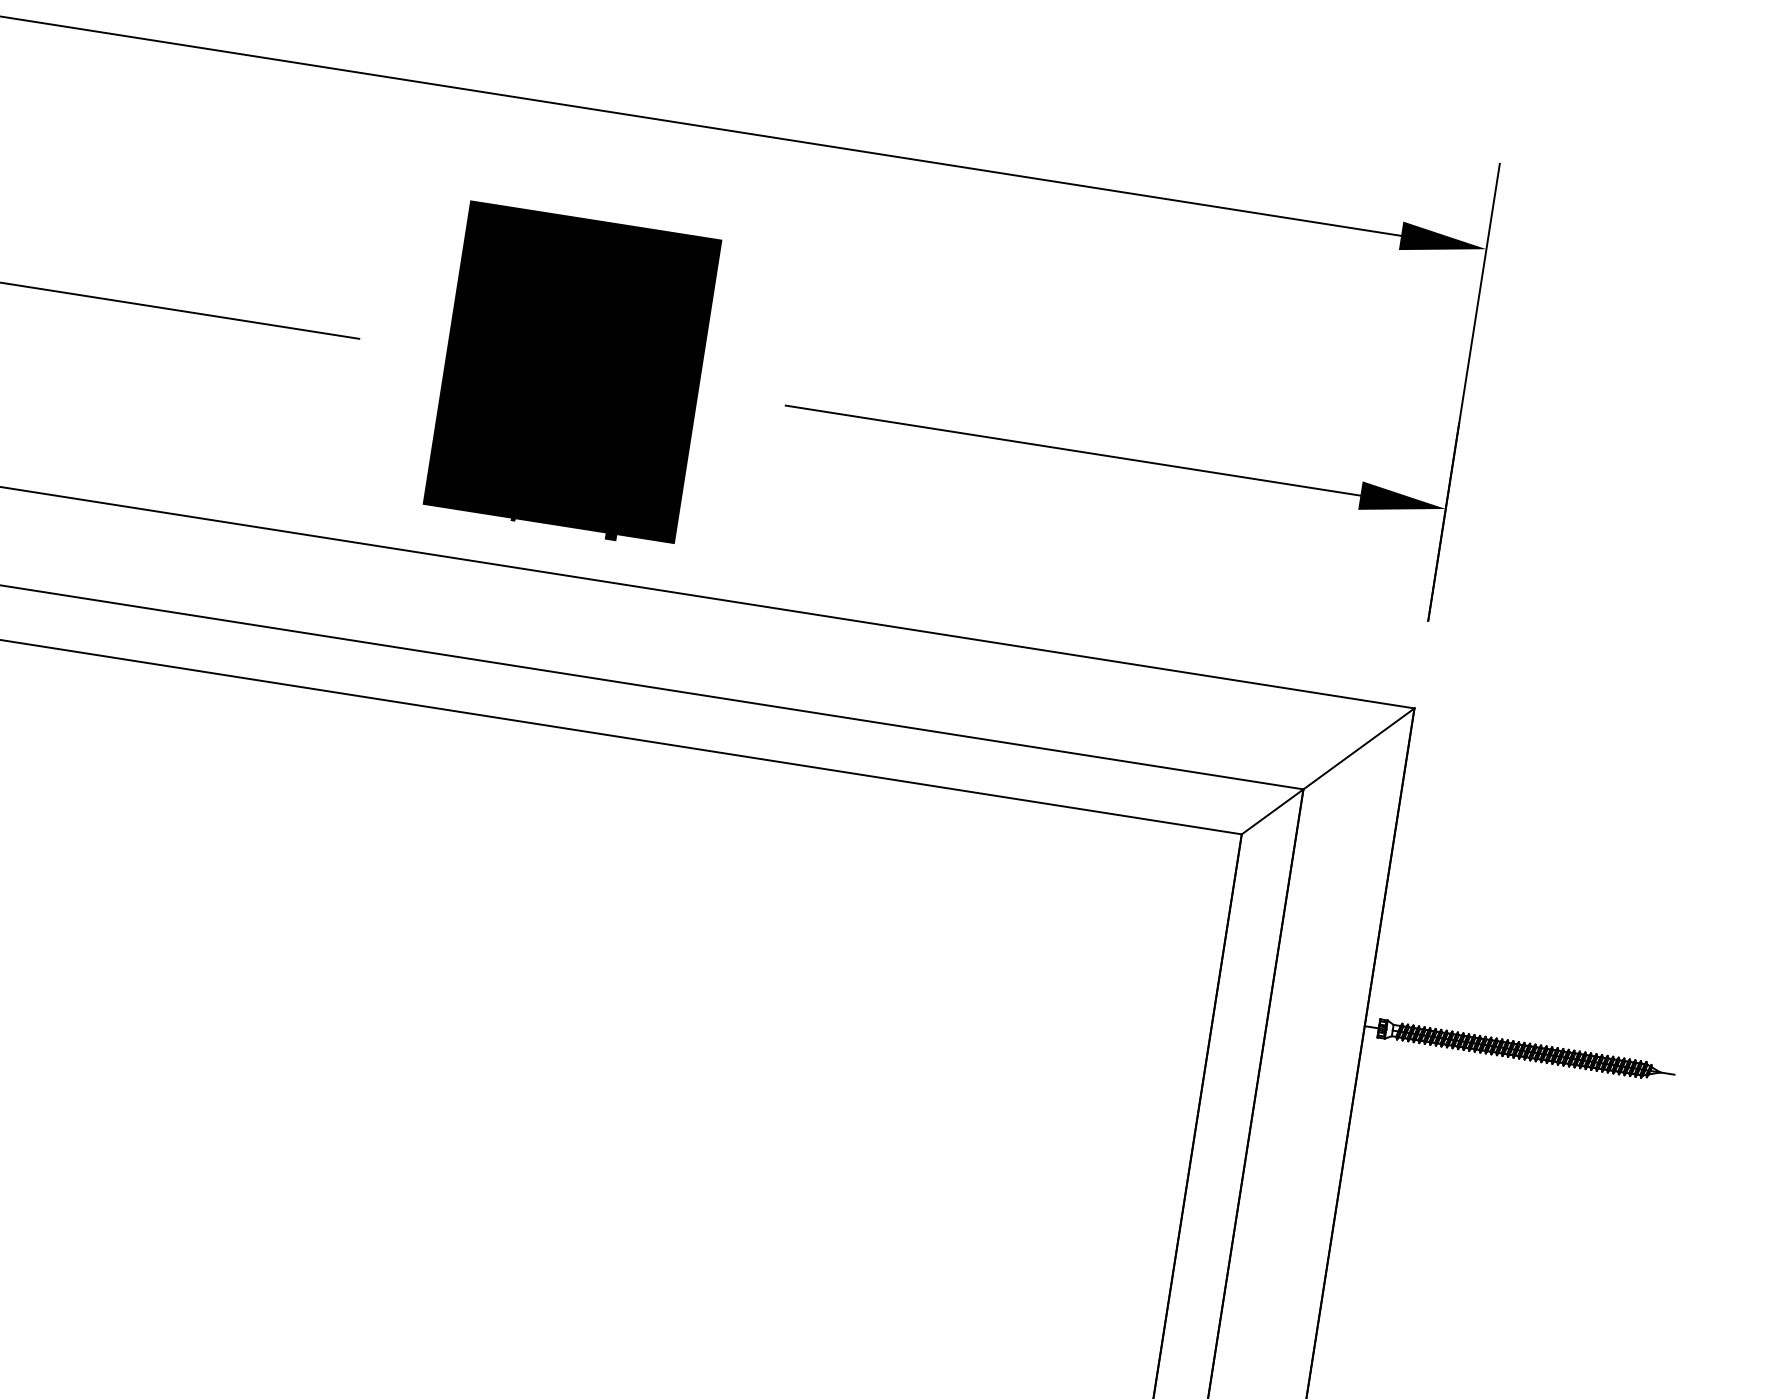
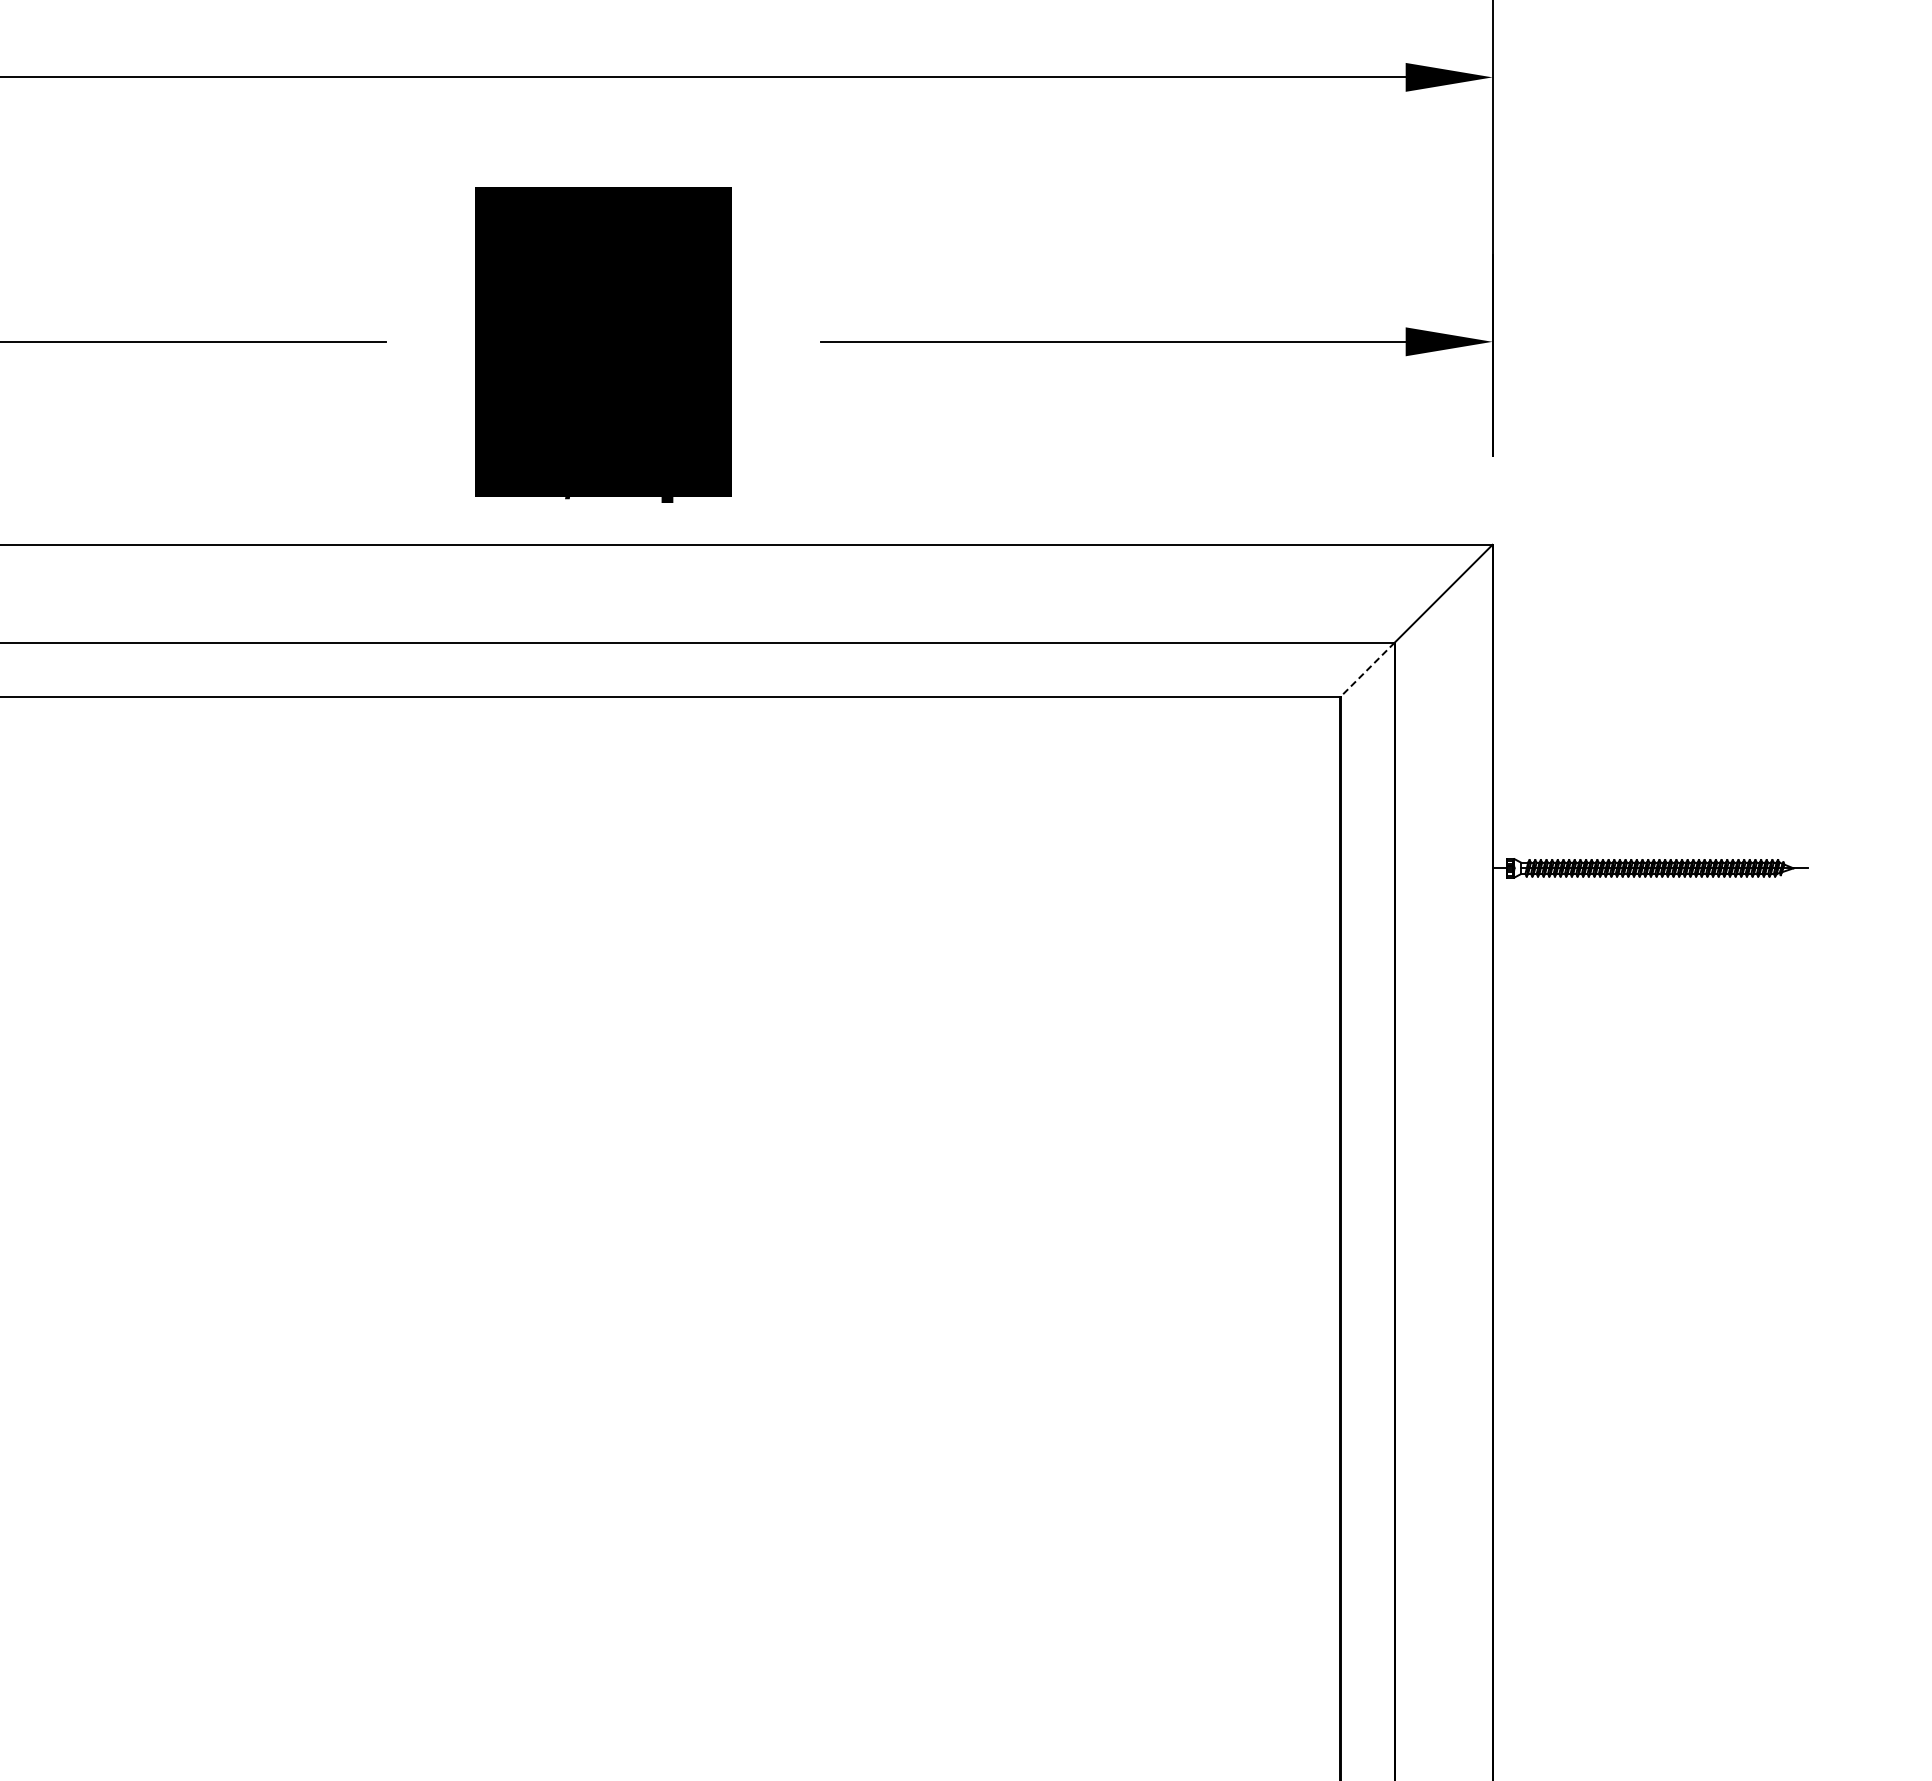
line: (1272, 812) -> (1367, 670), solid -> dashed

